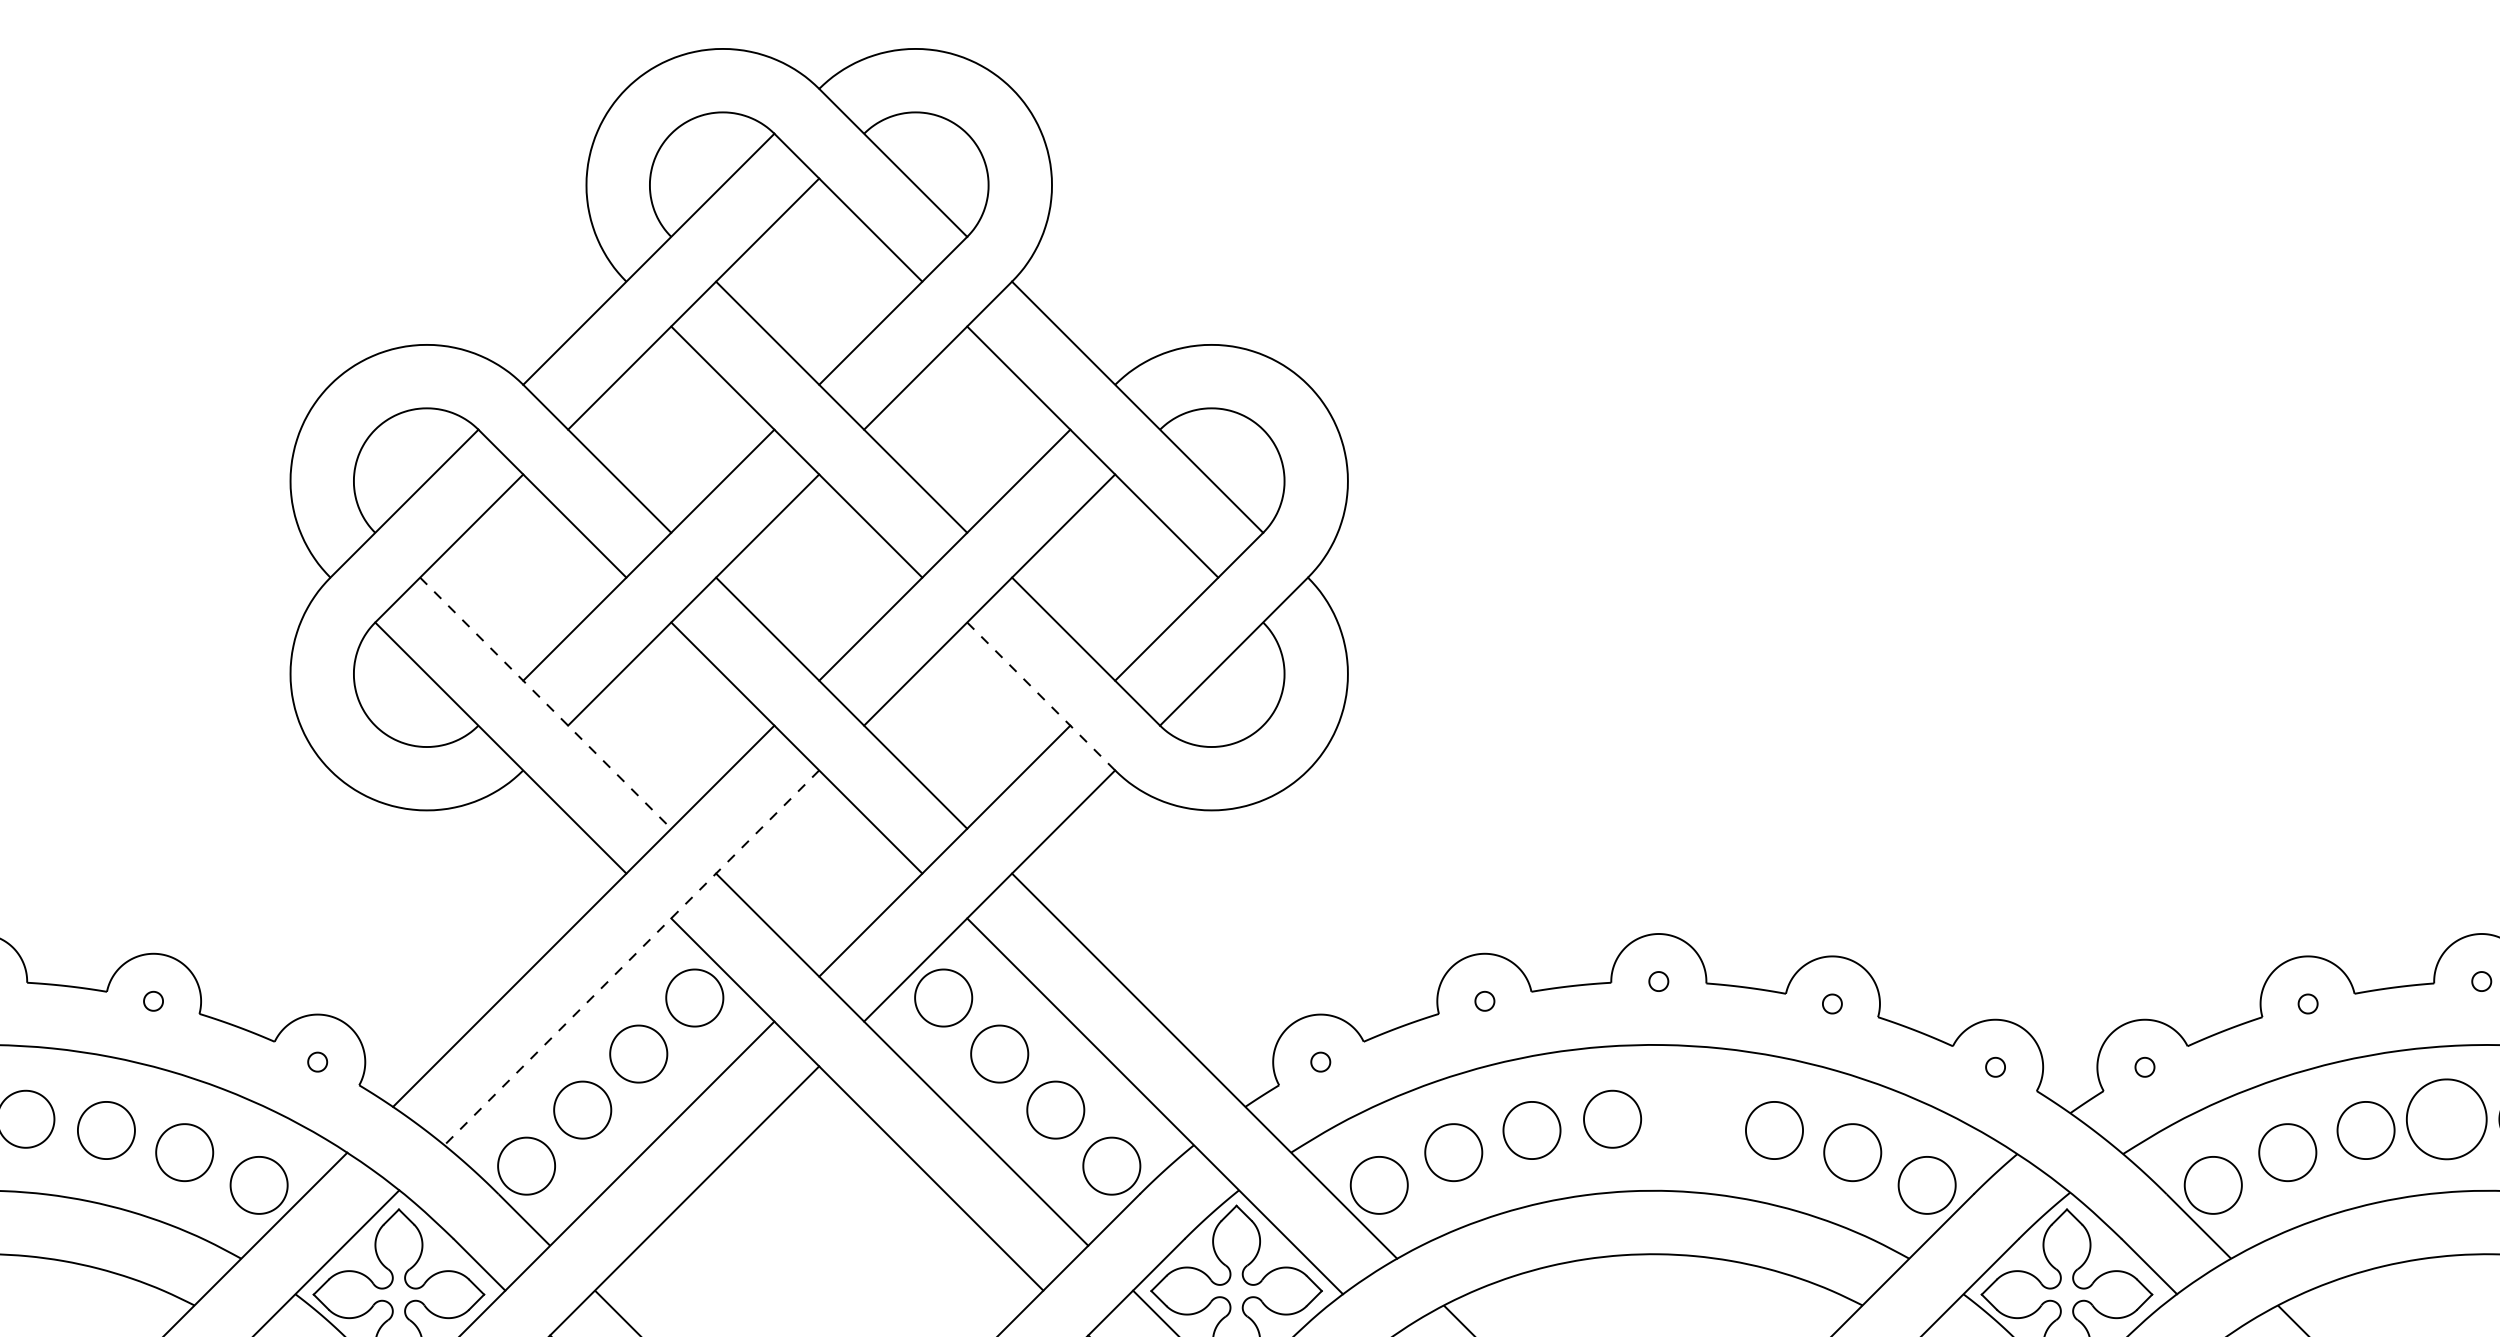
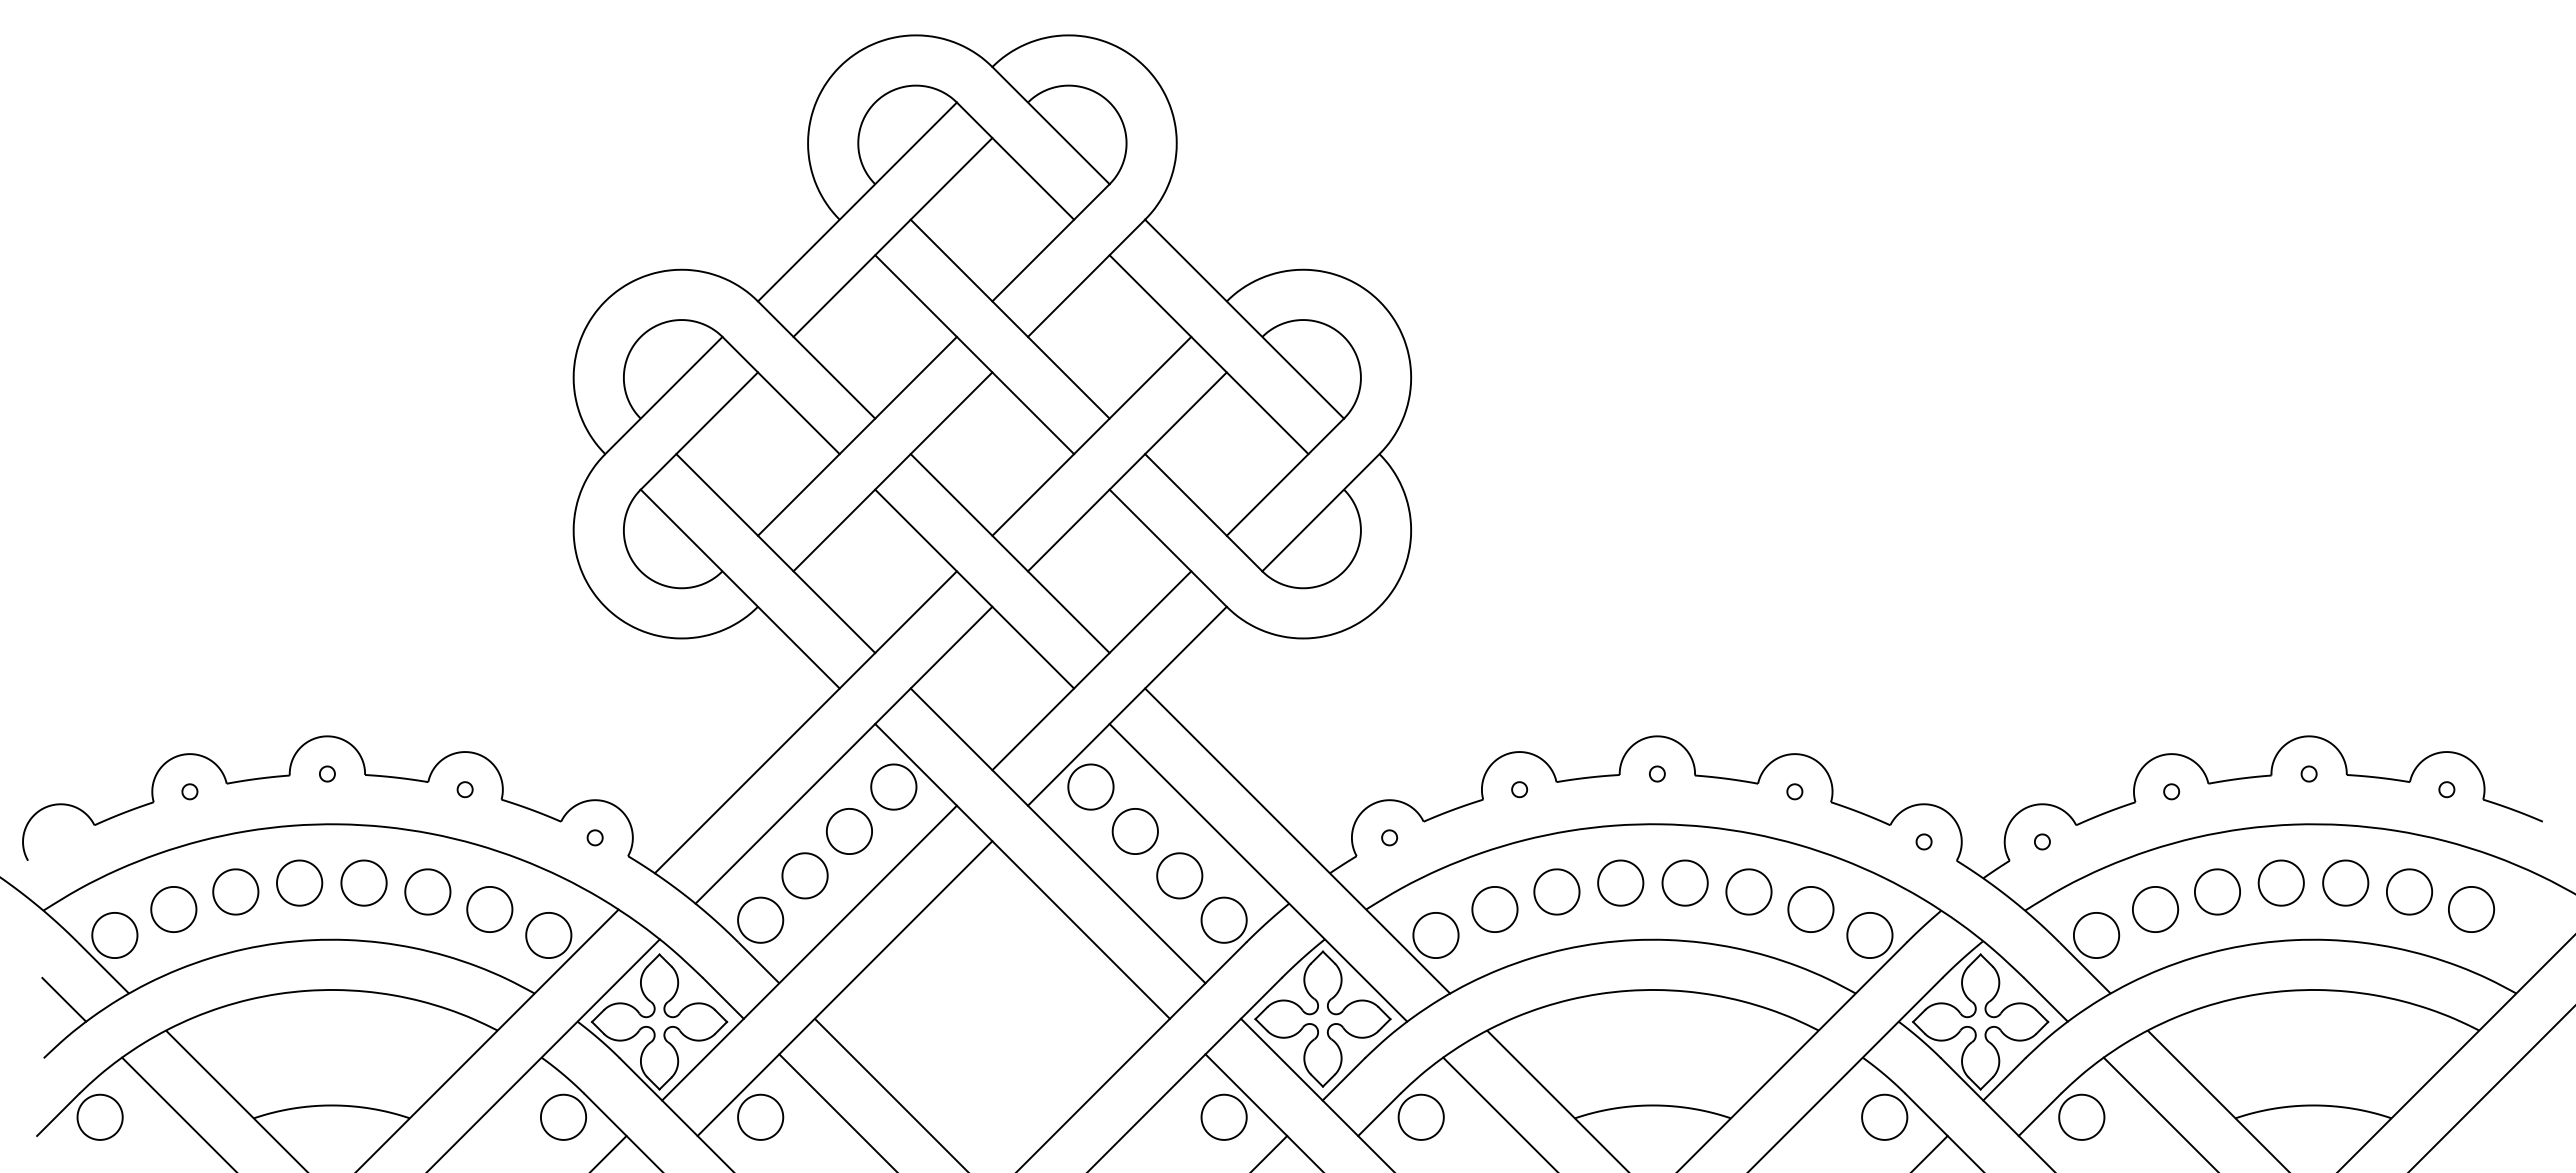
line: (1041, 696) -> (1168, 548), dashed -> solid
line: (545, 703) -> (775, 553), dashed -> solid
line: (631, 958) -> (843, 755), dashed -> solid
part: (1693, 1118) -> (1684, 882), added
part: (2445, 1118) -> (2280, 882), size x0.71

